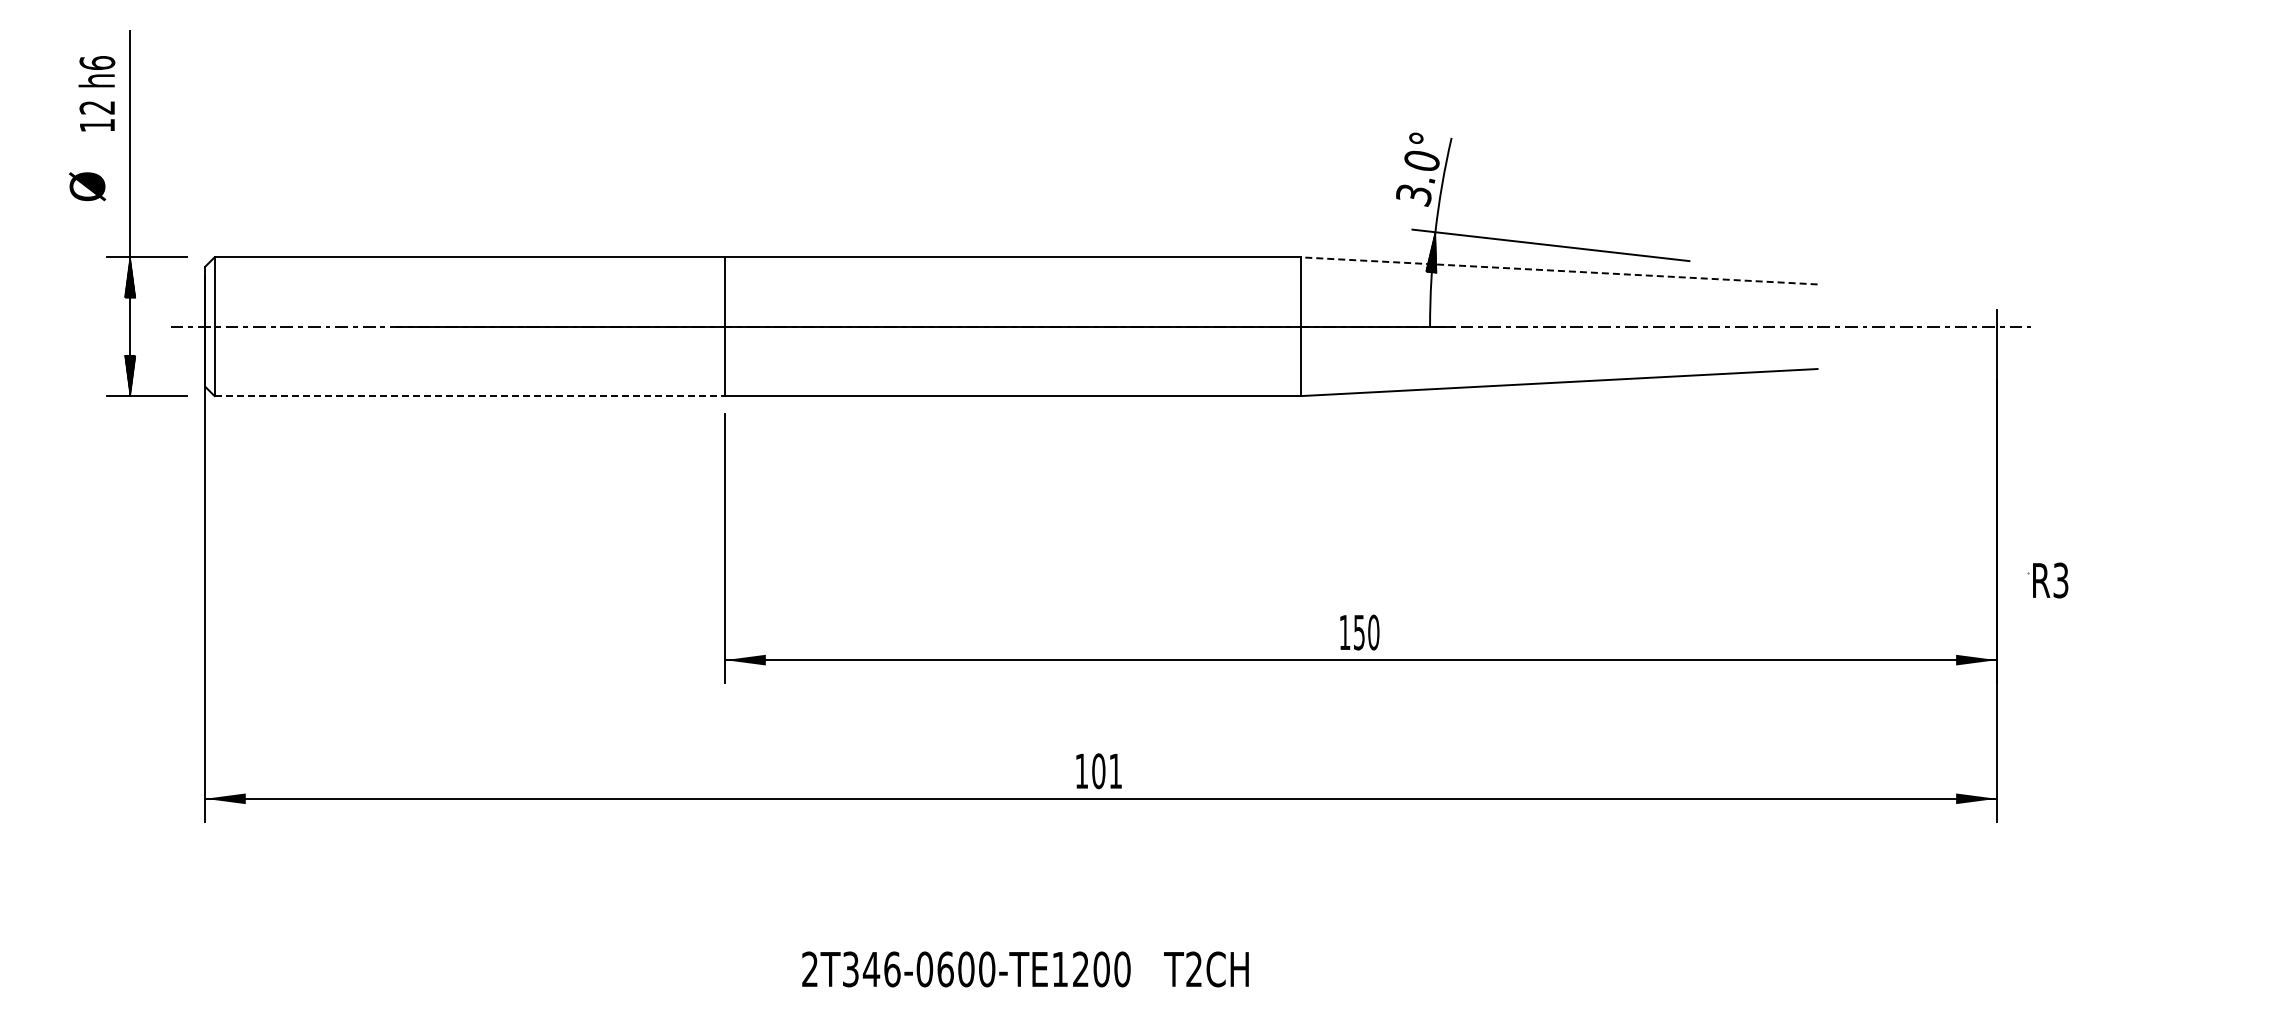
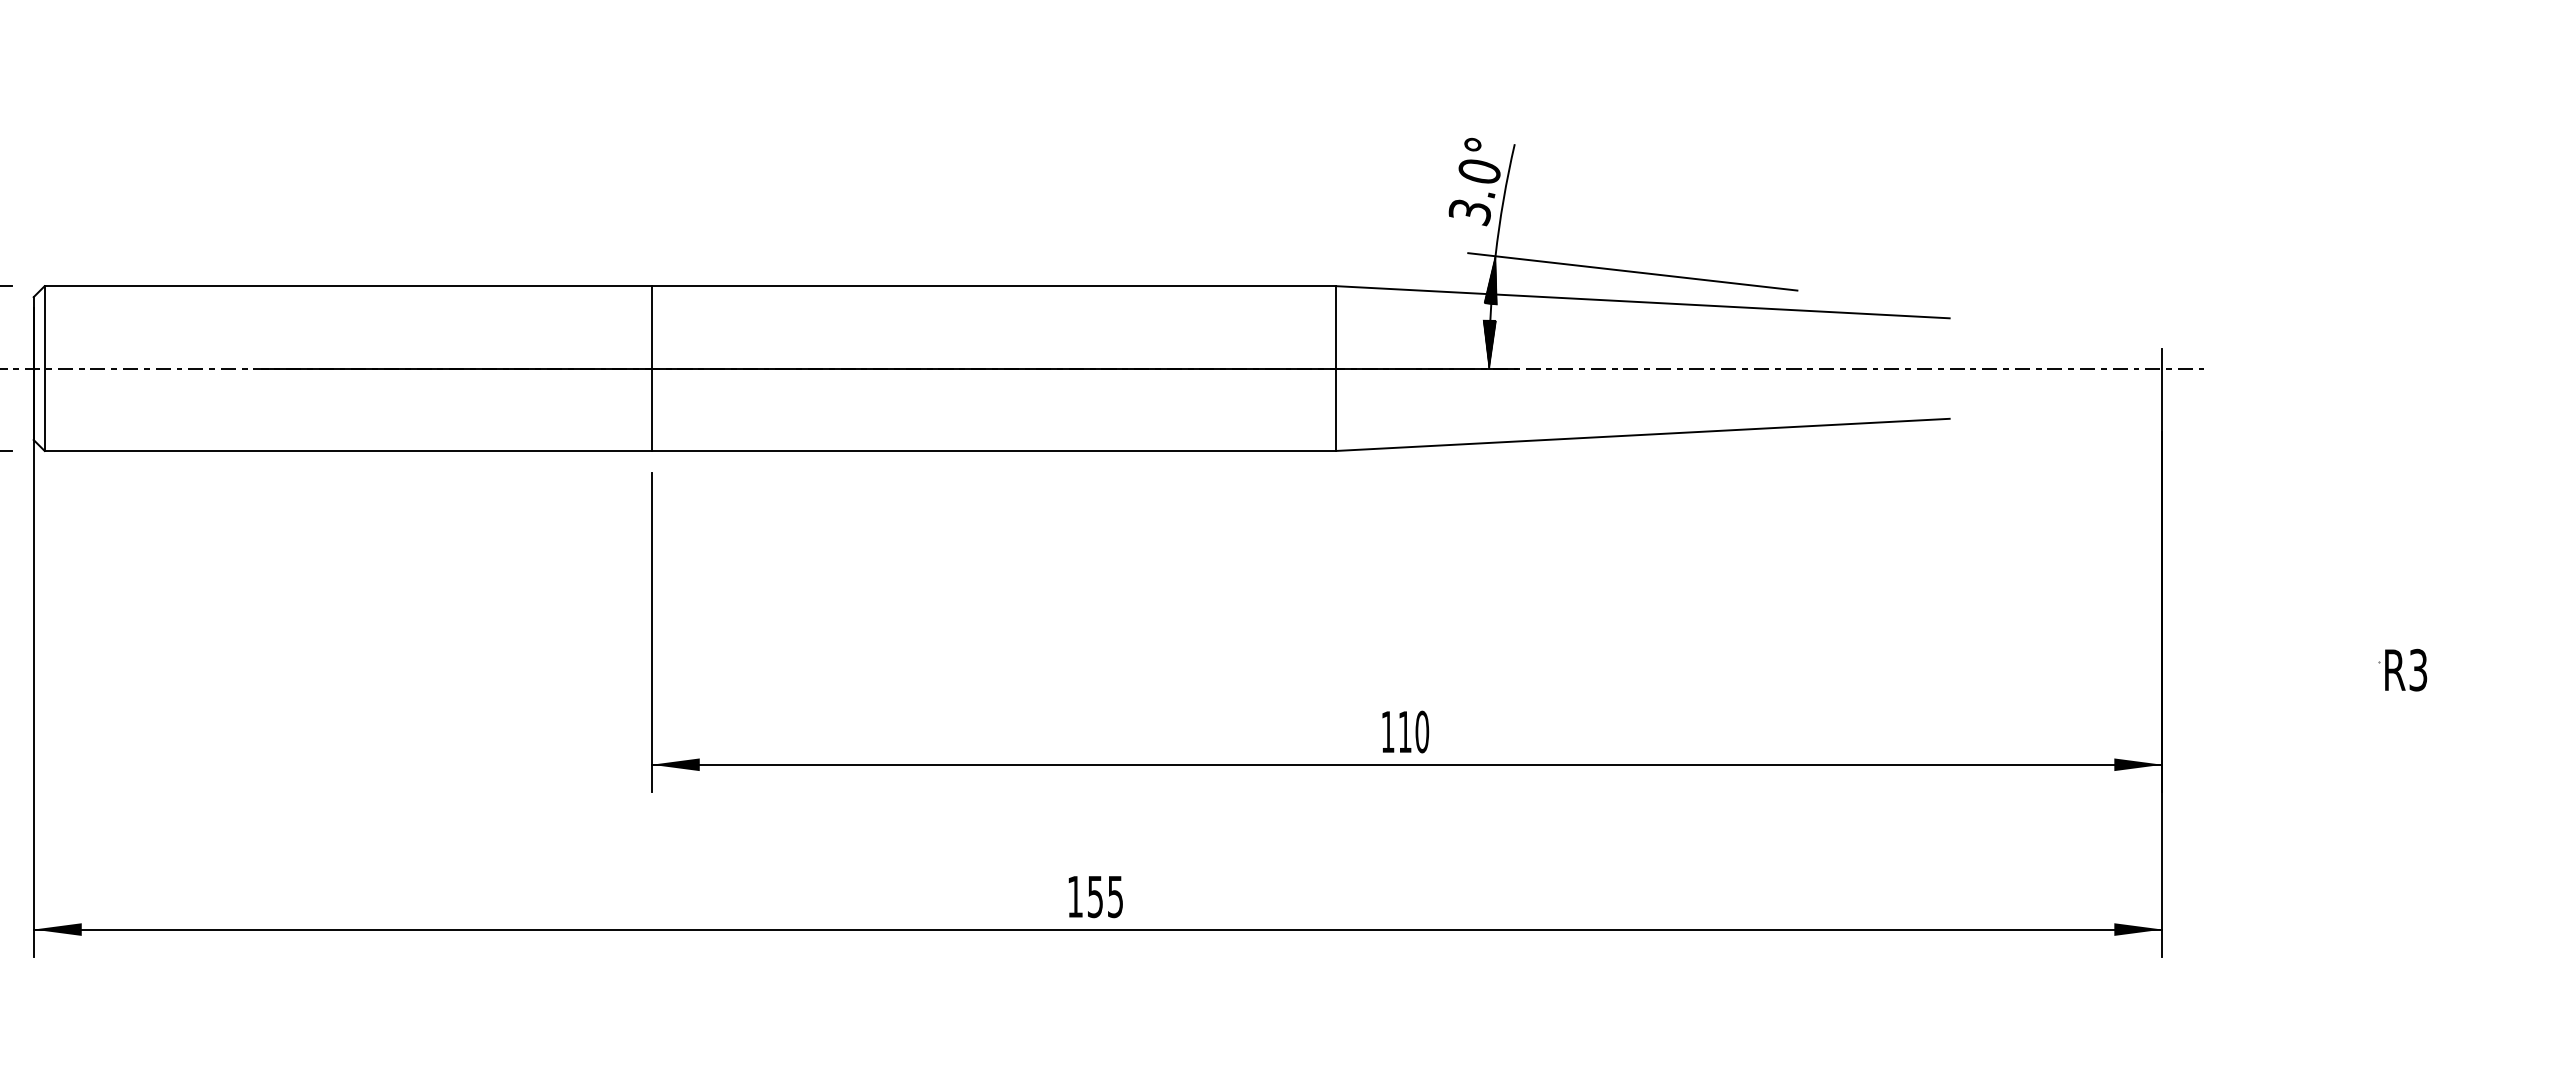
line: (1558, 270) -> (1641, 301), dashed -> solid
hatch: (1430, 306) -> (1489, 344), added
line: (470, 396) -> (348, 451), dashed -> solid
part: (2047, 580) -> (2402, 670), moved
text: (1359, 632) -> (1405, 731), 150 -> 110
text: (1106, 771) -> (1104, 897), 101 -> 155

